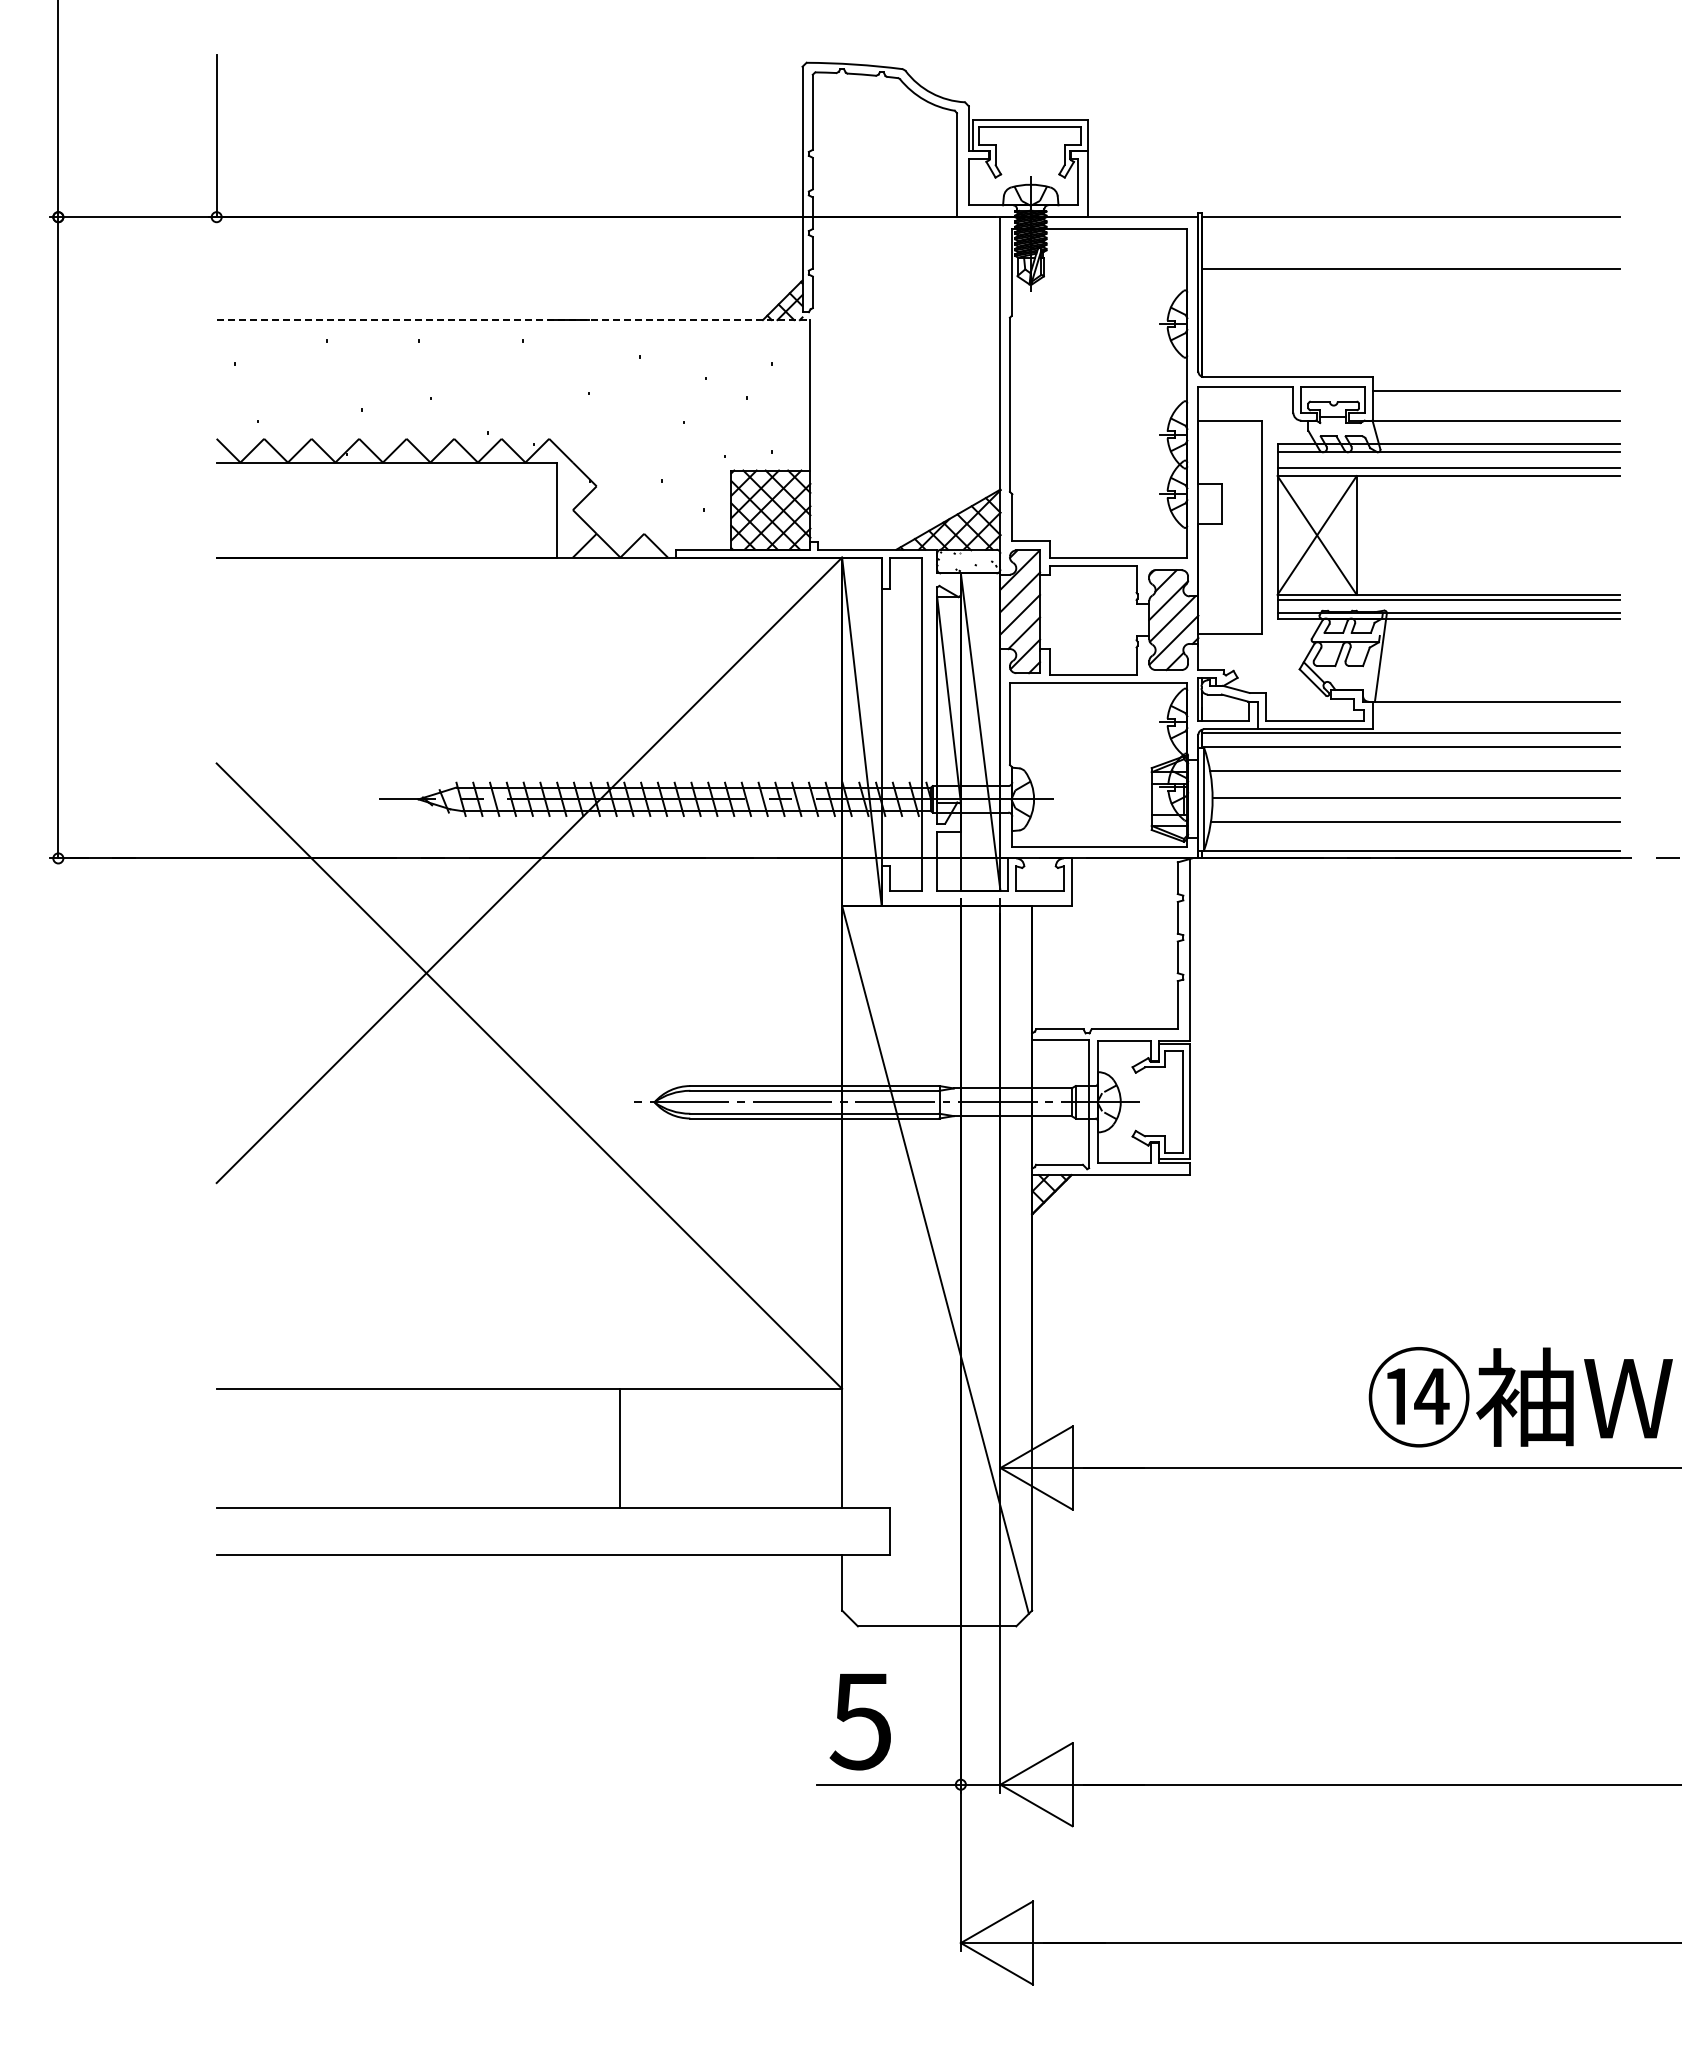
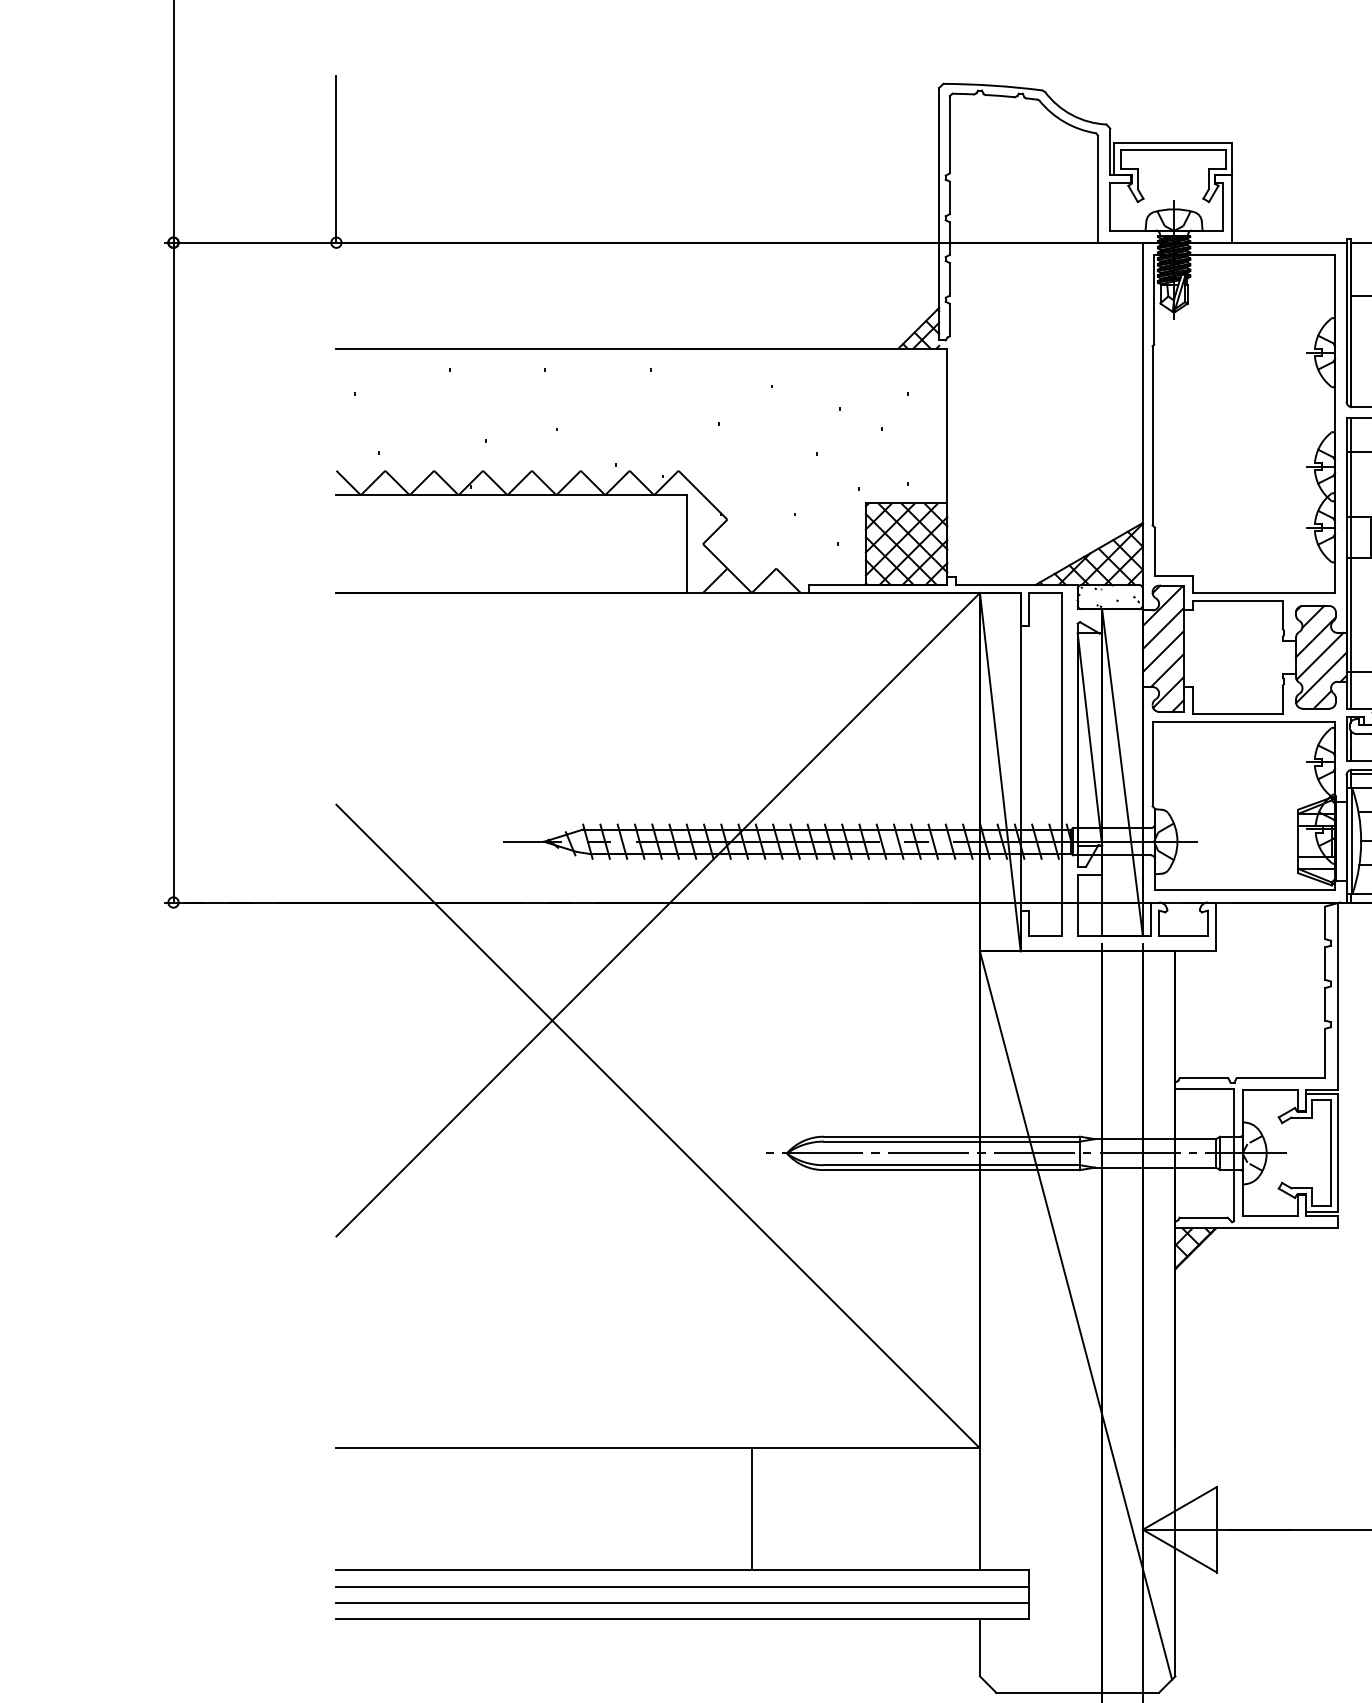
line: (513, 320) -> (641, 349), dashed -> solid
line: (1202, 528) -> (1350, 563), added
line: (552, 1523) -> (681, 1586), added
line: (552, 1539) -> (681, 1603), added

